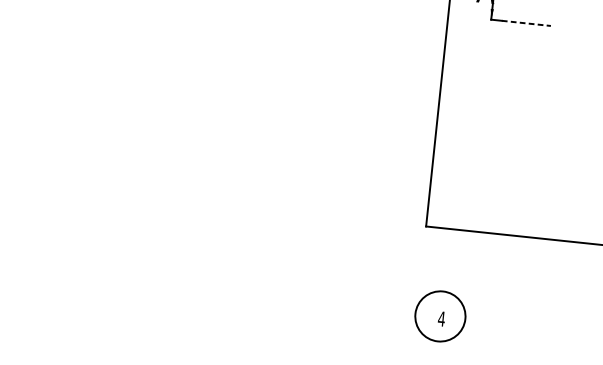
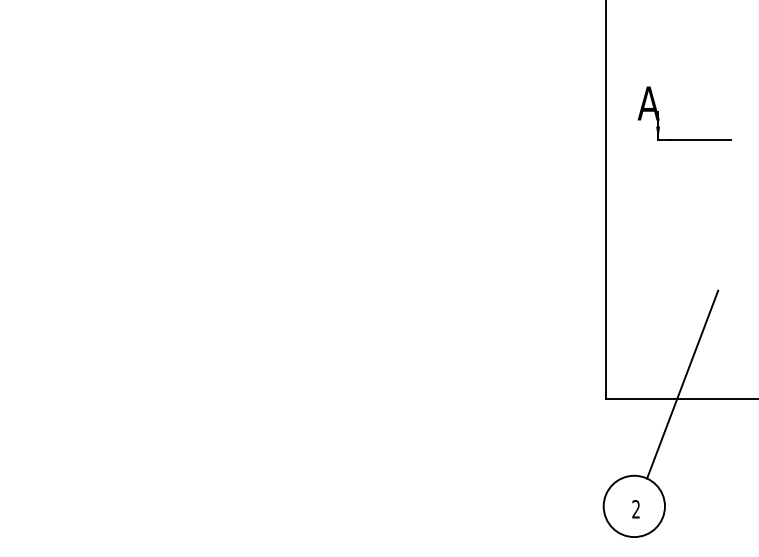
line: (526, 23) -> (701, 139), dashed -> solid
line: (490, 221) -> (682, 384), added
text: (441, 319) -> (636, 509), 4 -> 2

